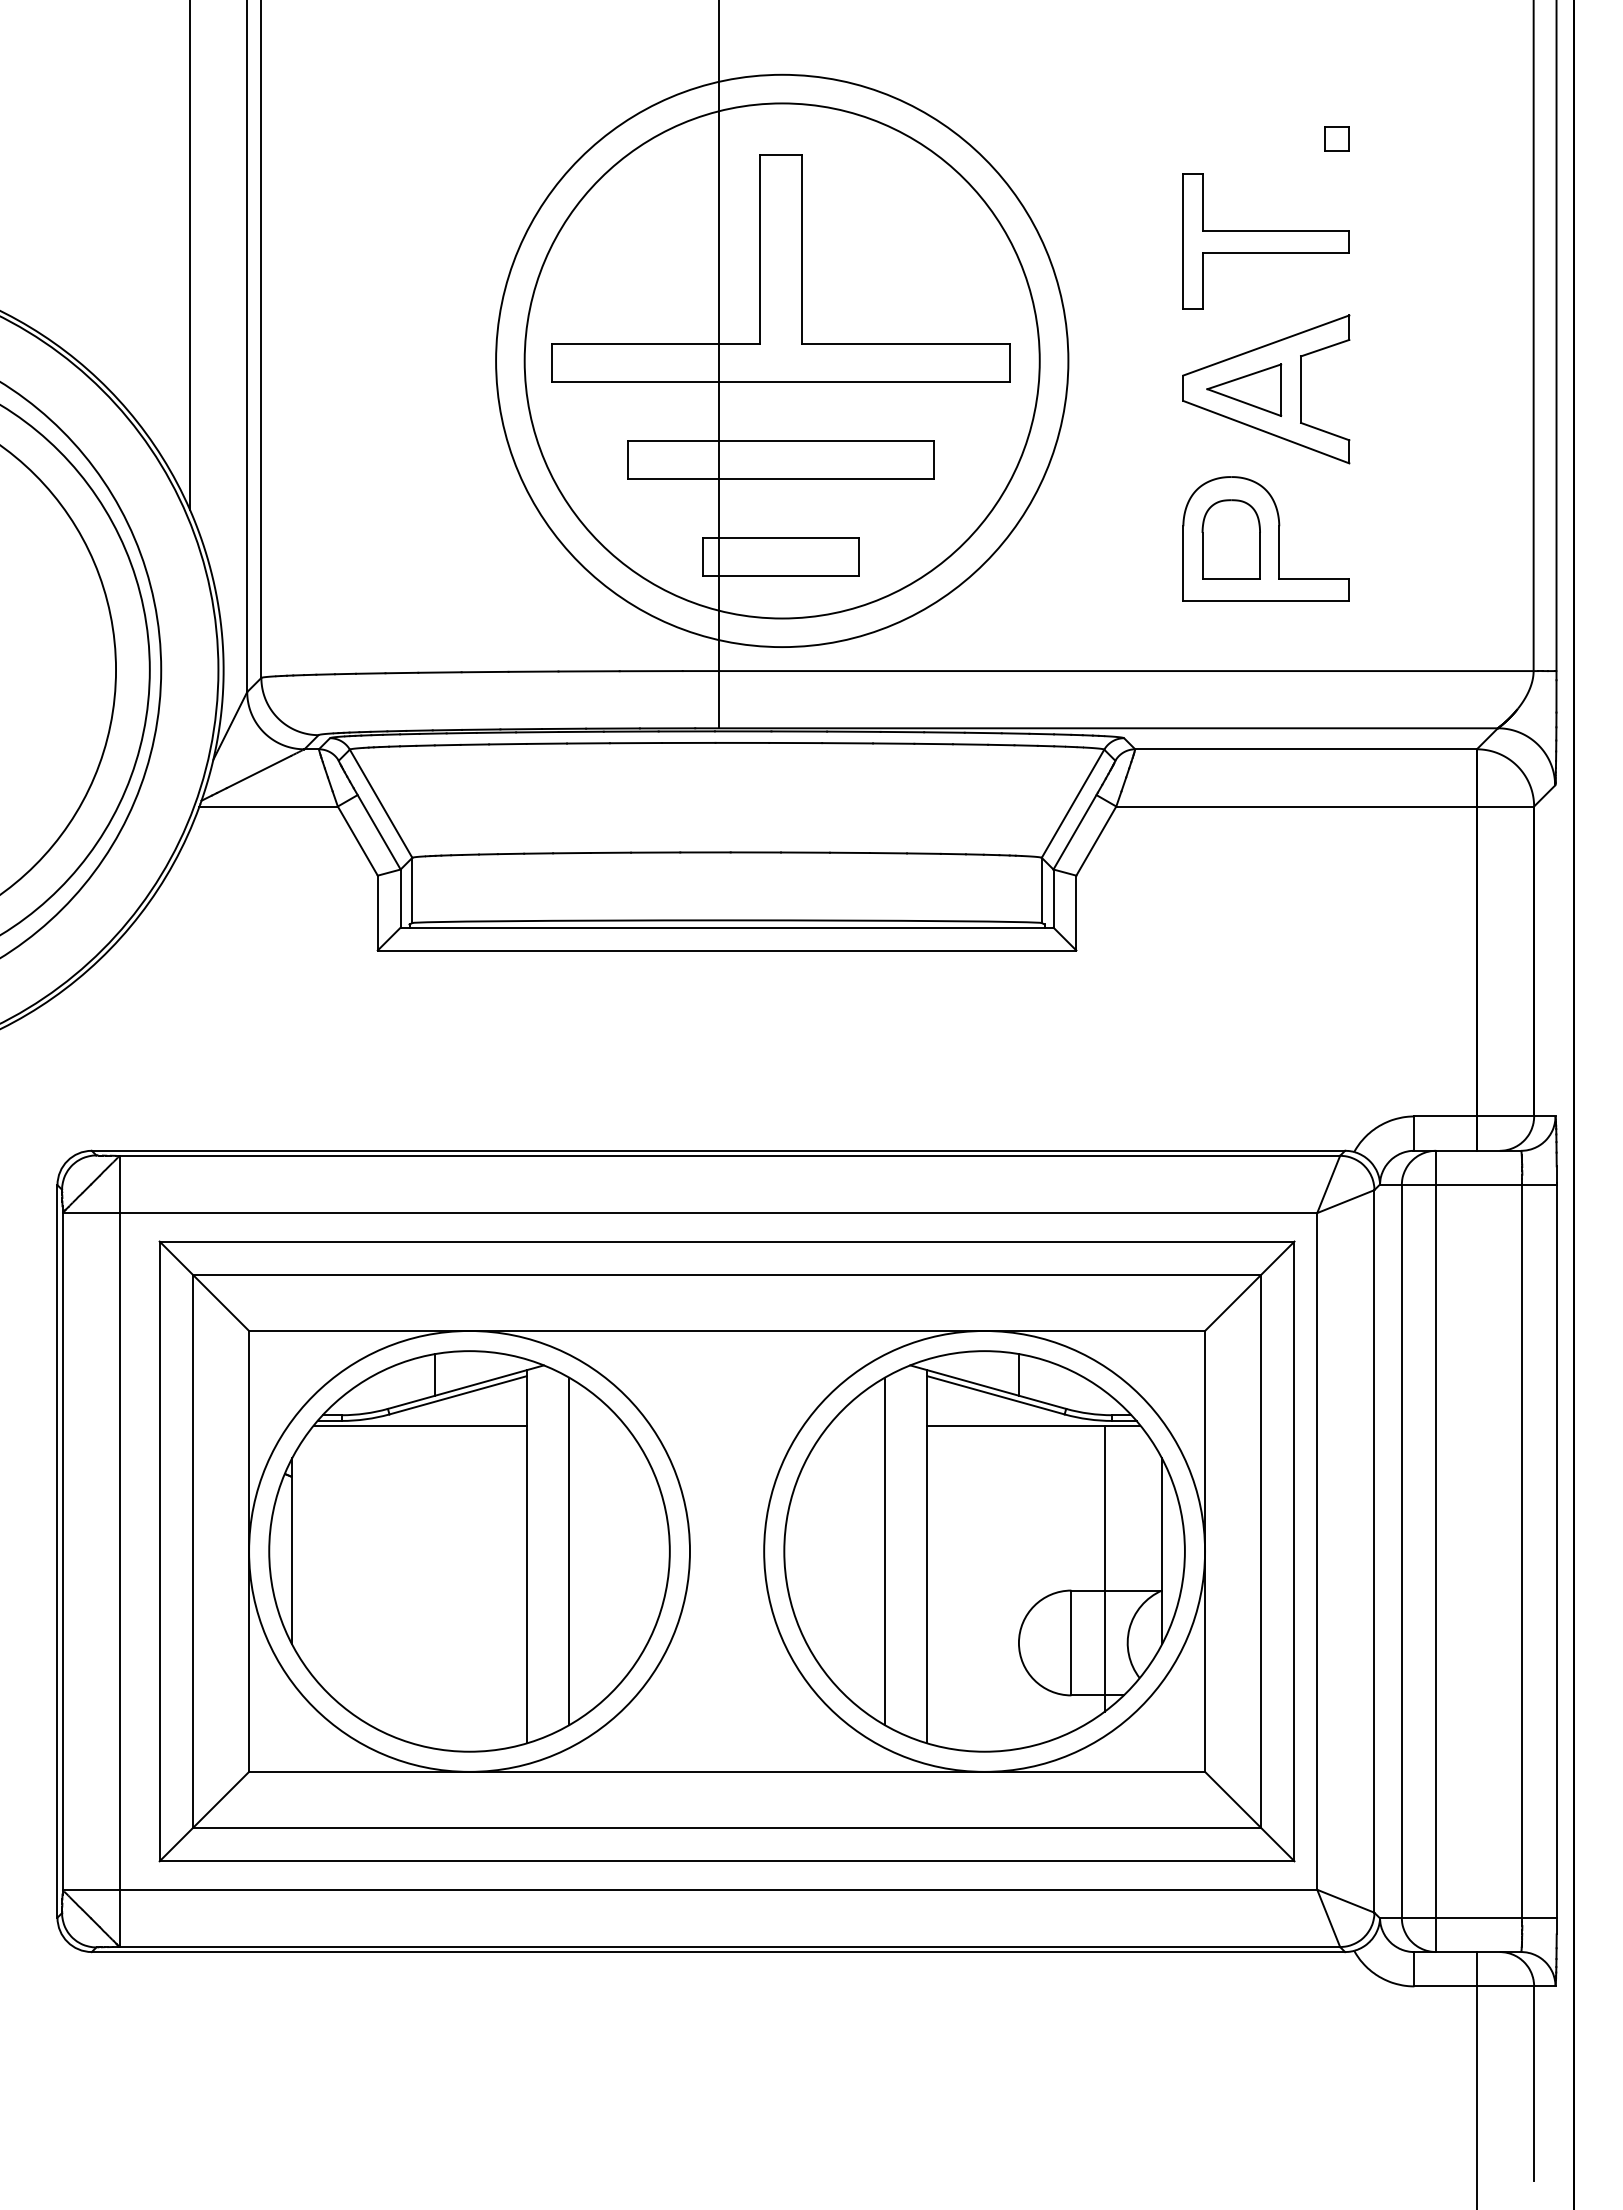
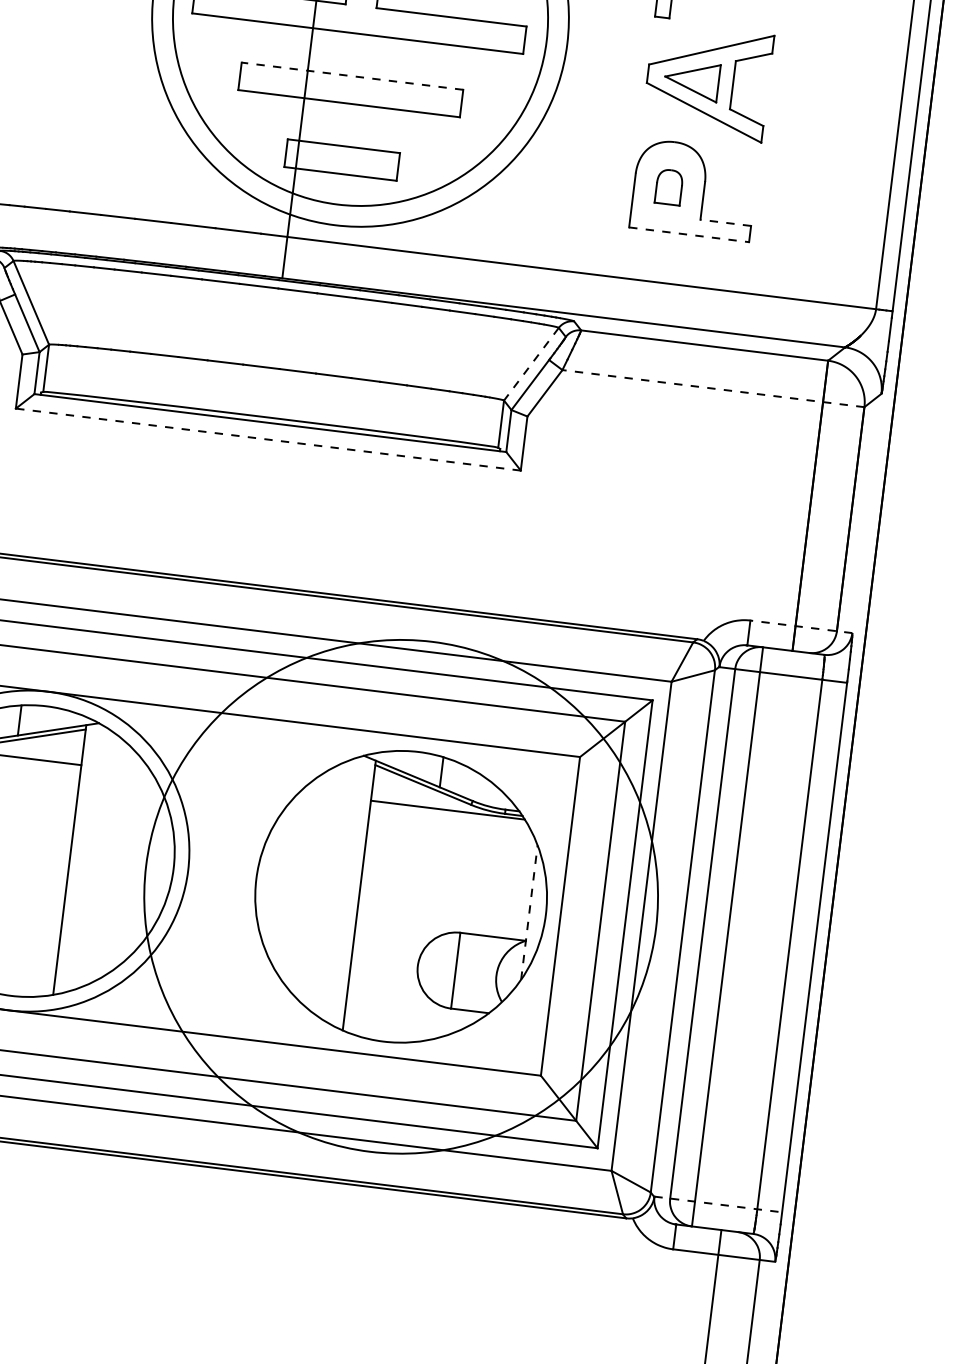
line: (780, 441) -> (352, 76), solid -> dashed
part: (1230, 539) -> (668, 187), size x0.6
line: (1313, 578) -> (725, 222), solid -> dashed
line: (1266, 600) -> (689, 234), solid -> dashed
line: (1072, 804) -> (530, 364), solid -> dashed
line: (1325, 806) -> (713, 388), solid -> dashed
line: (726, 950) -> (267, 439), solid -> dashed
line: (1484, 1116) -> (801, 626), solid -> dashed
circle: (984, 1550) -> (401, 896), size x1.6
line: (568, 1551) -> (100, 859), removed
line: (885, 1551) -> (329, 888), removed
line: (1162, 1551) -> (529, 912), solid -> dashed
line: (1104, 1568) -> (486, 919), removed
line: (1468, 1917) -> (718, 1204), solid -> dashed

